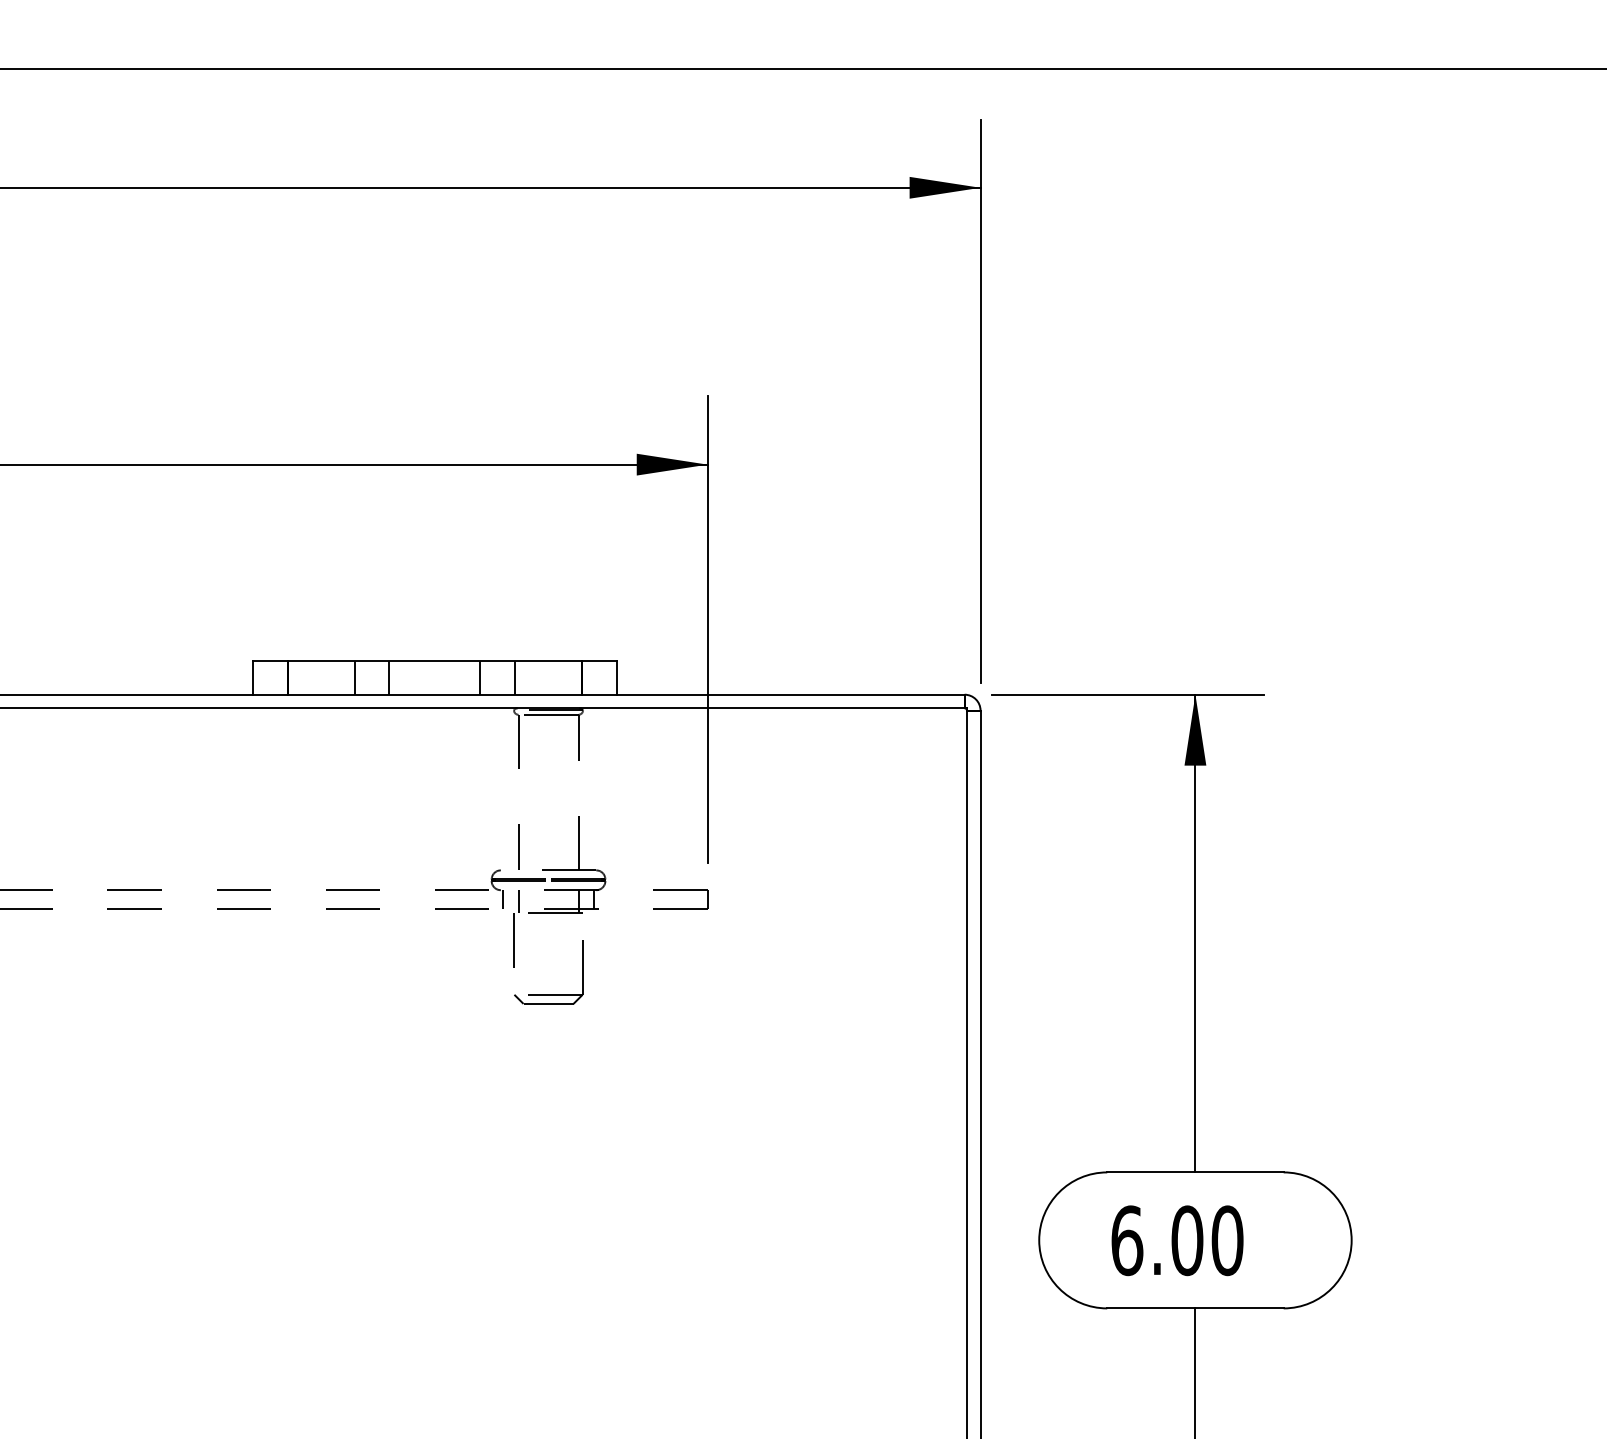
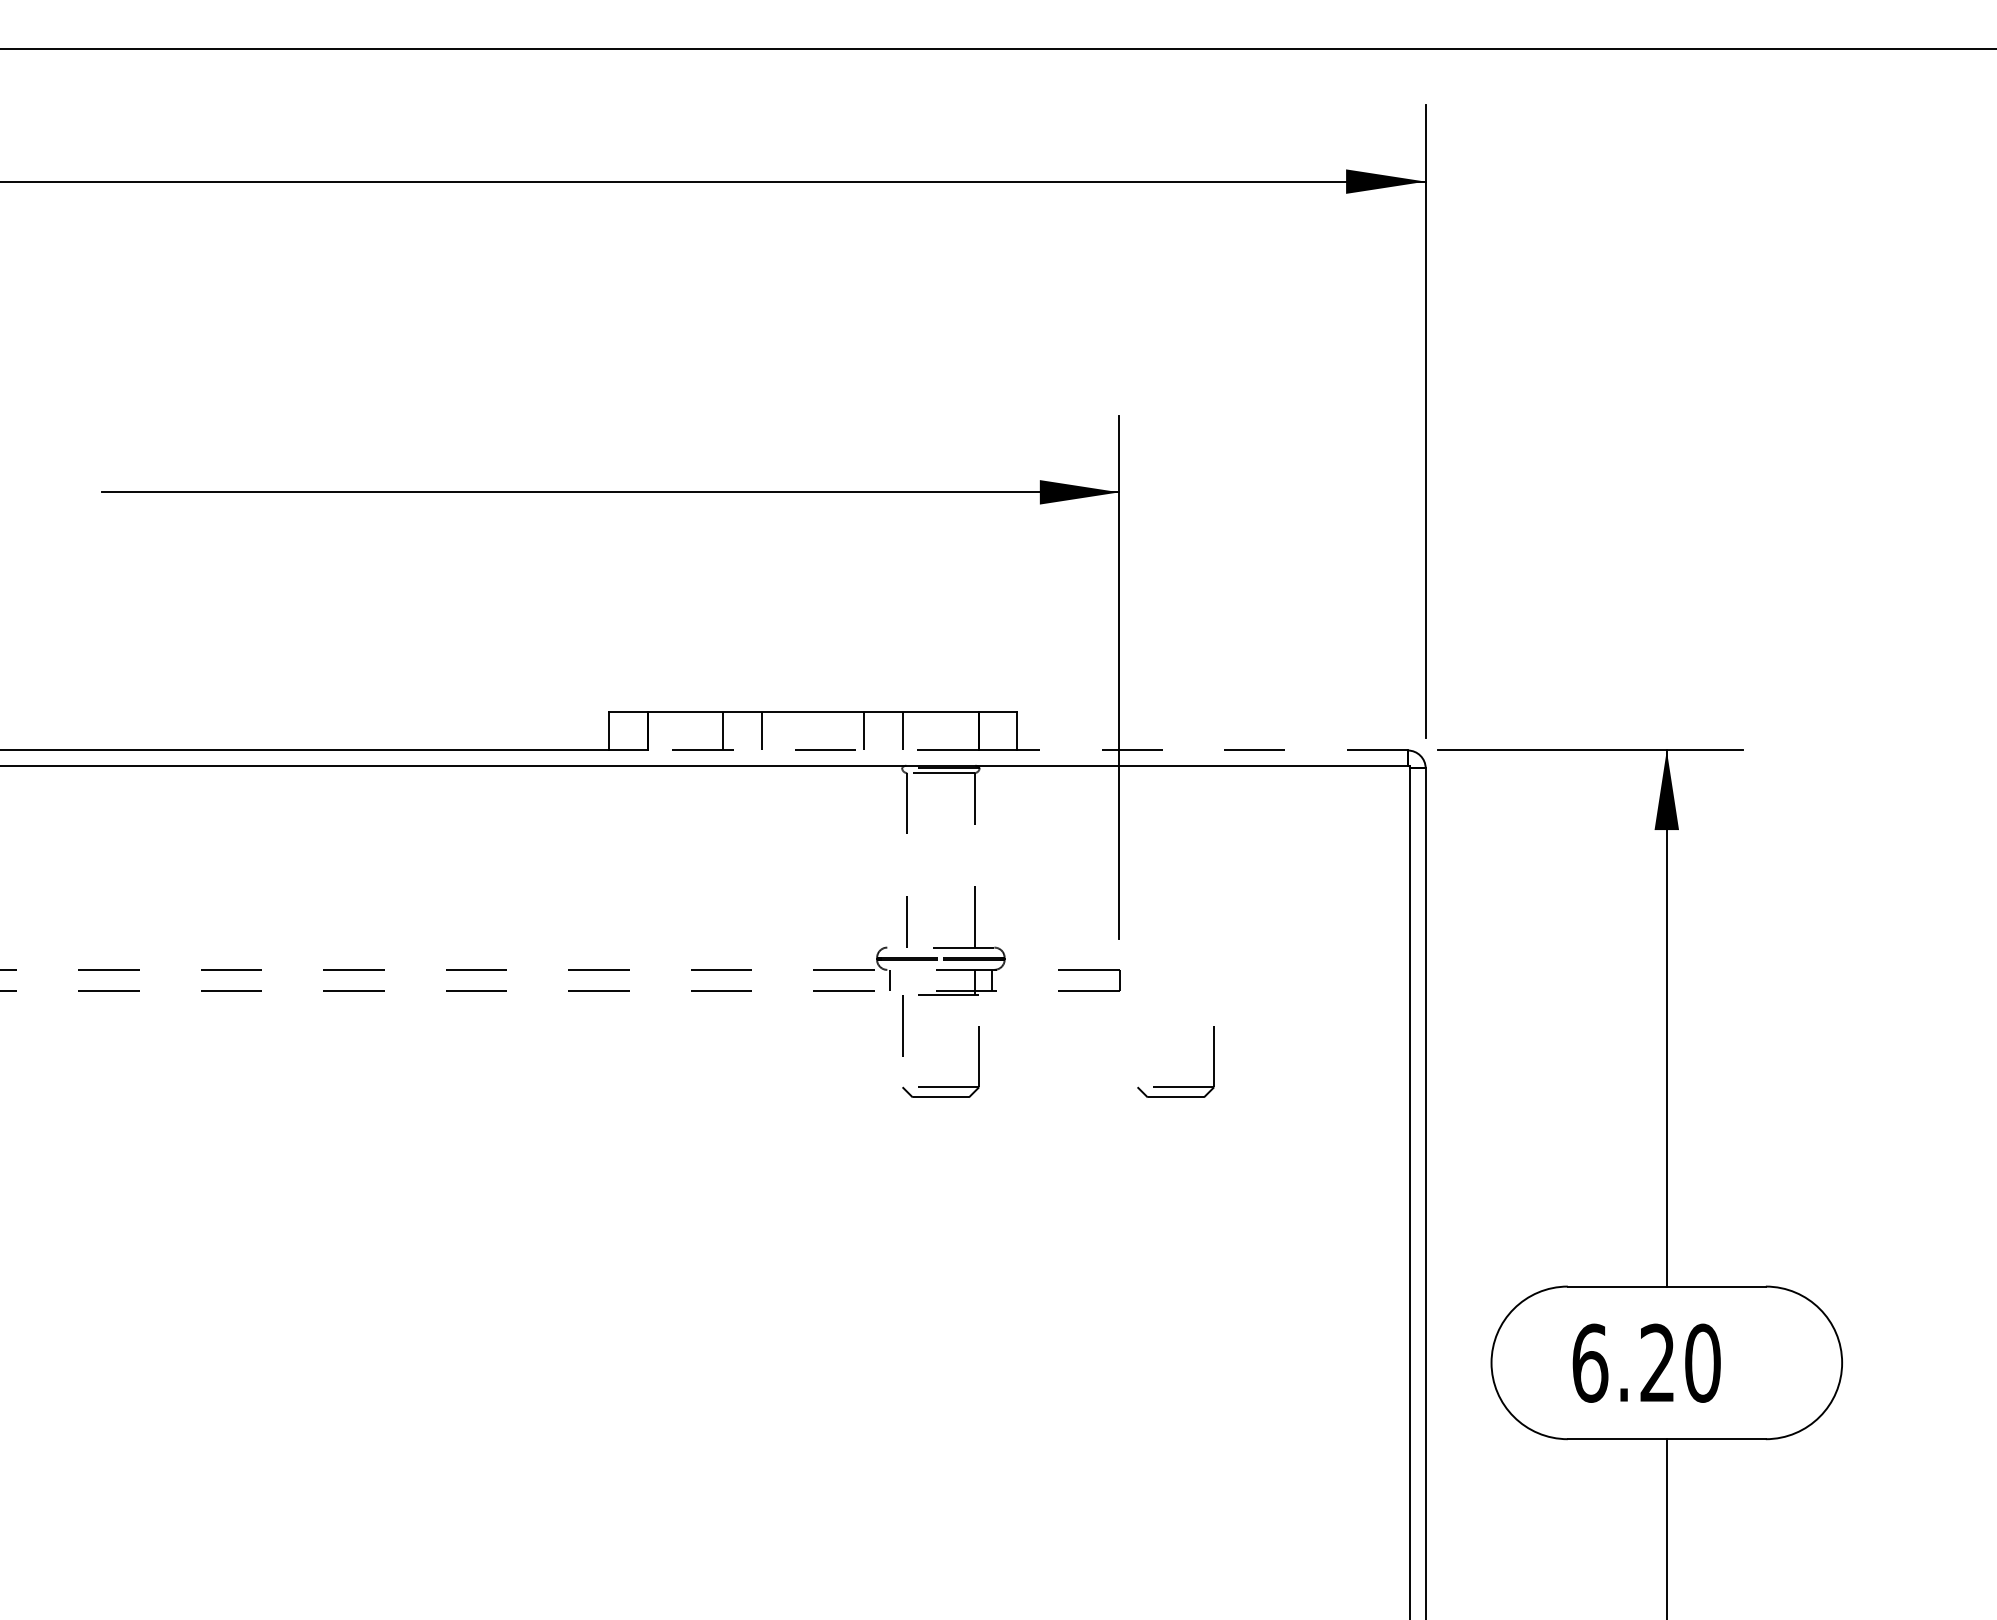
line: (434, 694) -> (812, 750), solid -> dashed
line: (790, 694) -> (1212, 750), solid -> dashed
line: (518, 901) -> (907, 982), removed
part: (757, 994) -> (1175, 1086), added
text: (1187, 1240) -> (1657, 1362), 6.00 -> 6.20

